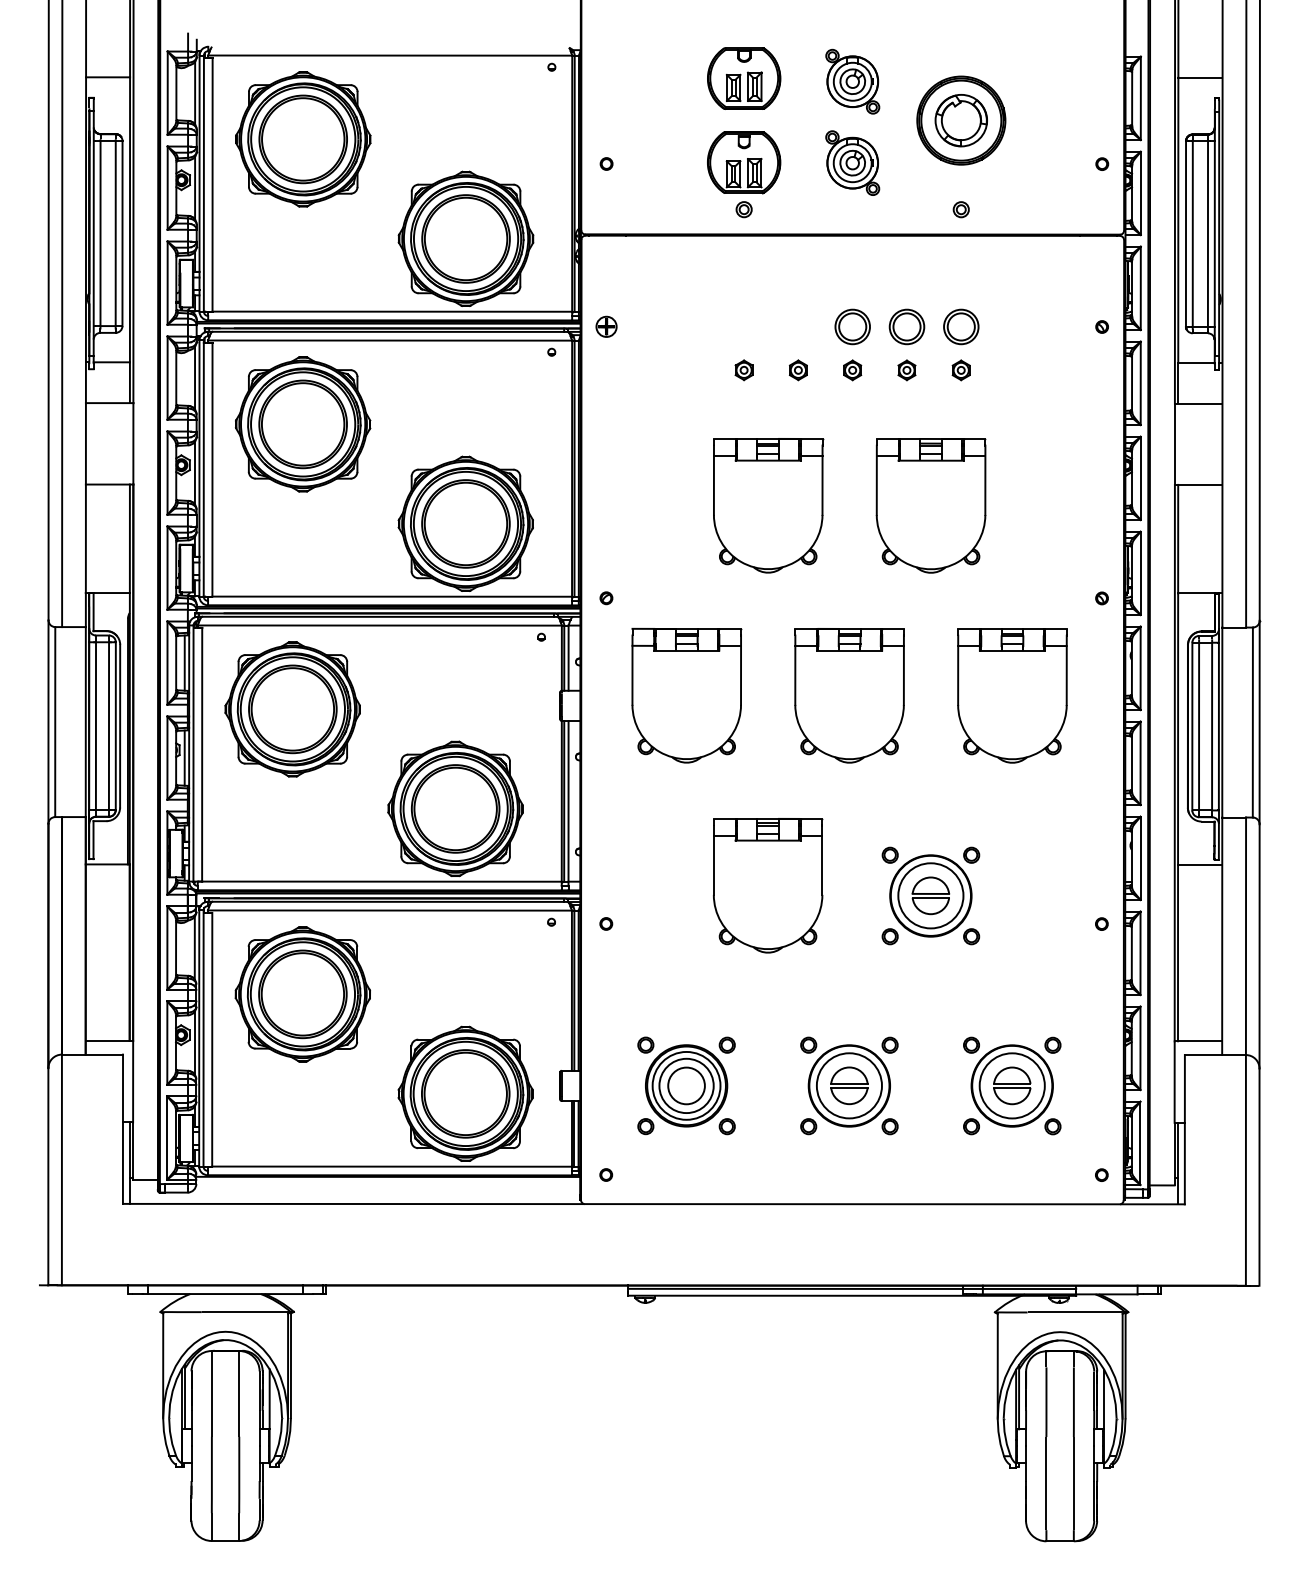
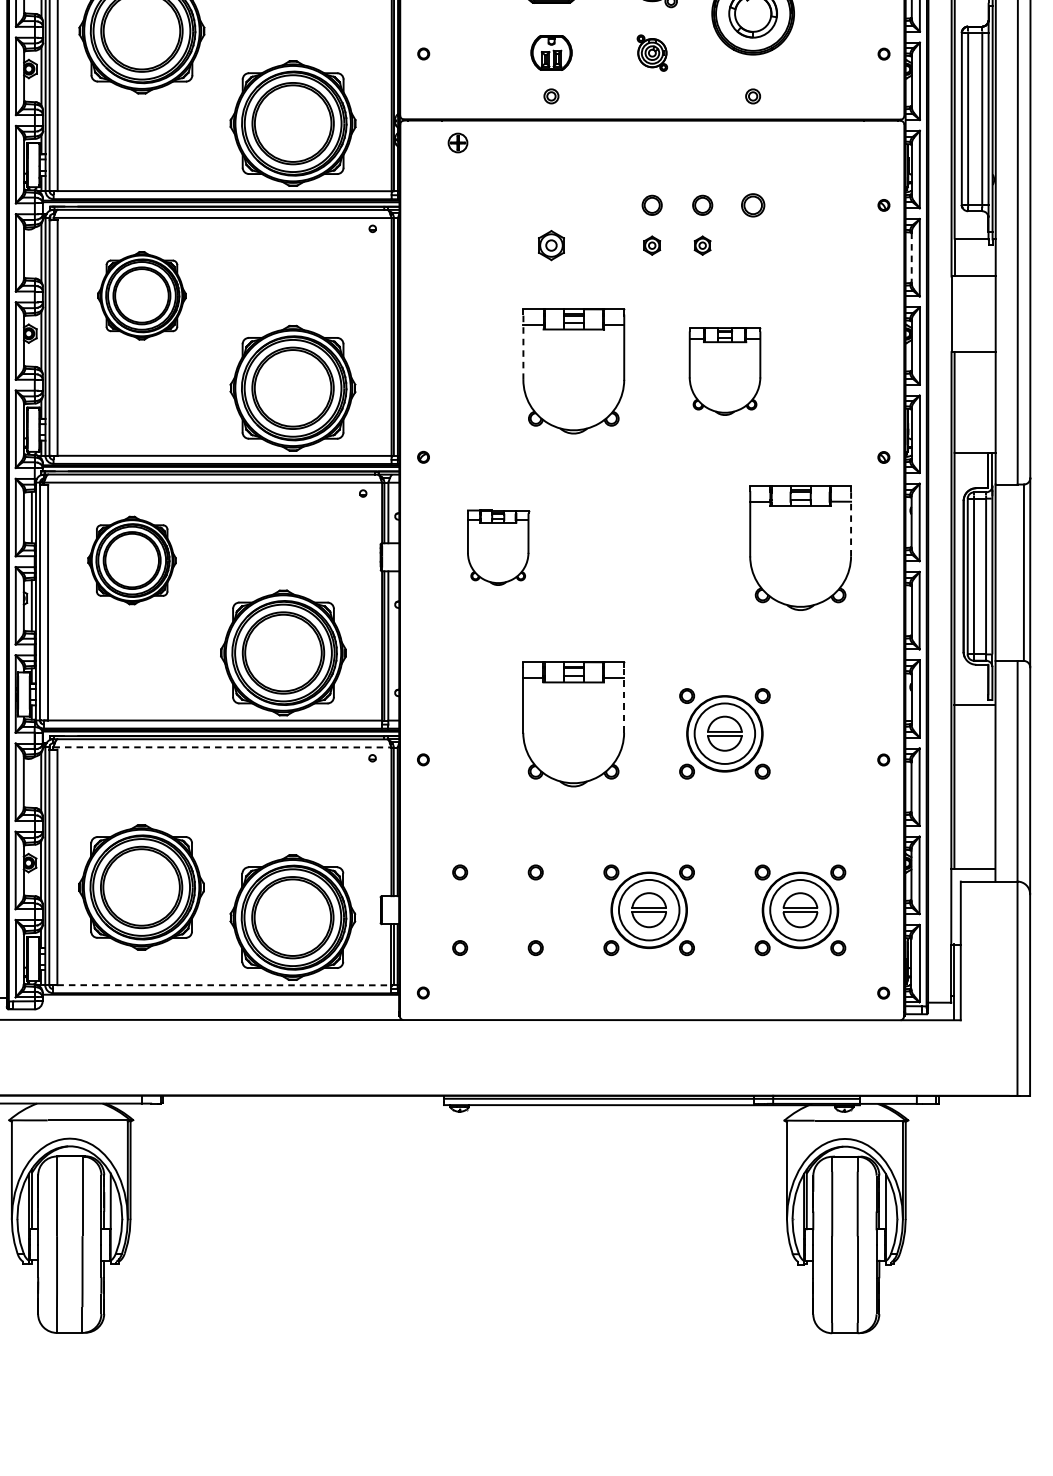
part: (744, 162) -> (551, 52), size x0.6
part: (852, 162) -> (652, 52), size x0.6
part: (606, 326) -> (457, 142), moved
part: (852, 326) -> (652, 204), size x0.6
part: (906, 326) -> (702, 204), size x0.6
part: (961, 326) -> (753, 204), size x0.7
part: (743, 370) -> (550, 245), size x1.6
part: (798, 370) -> (601, 245), removed
part: (960, 370) -> (752, 245), removed
line: (1132, 383) -> (912, 257), solid -> dashed
part: (303, 424) -> (142, 295), size x0.7
line: (713, 480) -> (522, 347), solid -> dashed
part: (930, 505) -> (724, 371), size x0.7
line: (1066, 670) -> (850, 524), solid -> dashed
part: (686, 695) -> (497, 547), size x0.6
part: (849, 695) -> (649, 547), removed
part: (292, 709) -> (131, 560), size x0.7
line: (822, 860) -> (624, 700), solid -> dashed
line: (389, 910) -> (222, 747), solid -> dashed
part: (302, 994) -> (141, 887), moved
part: (686, 1085) -> (497, 909), removed
line: (392, 1166) -> (224, 985), solid -> dashed

